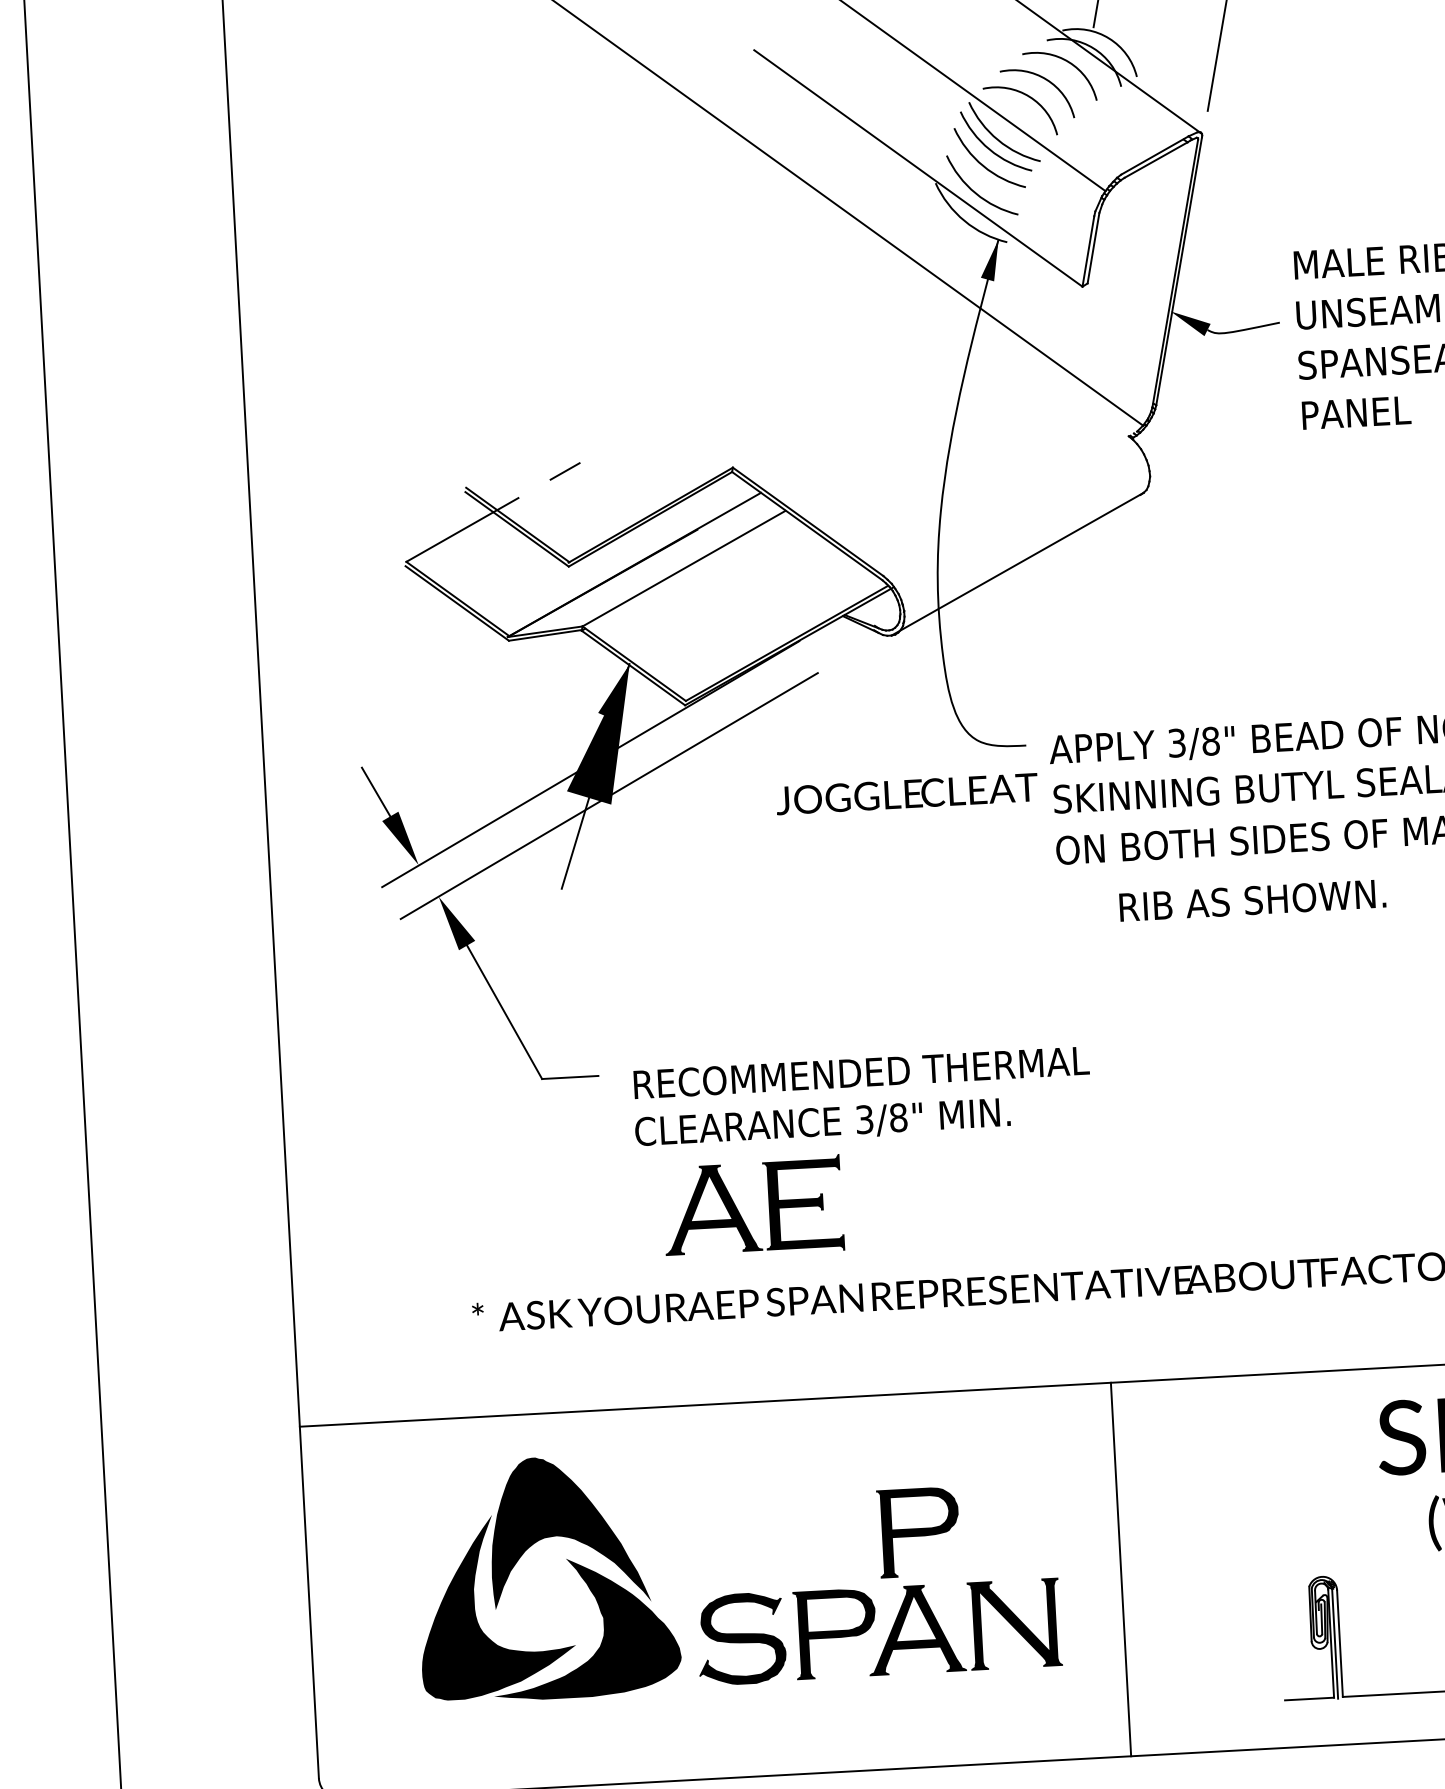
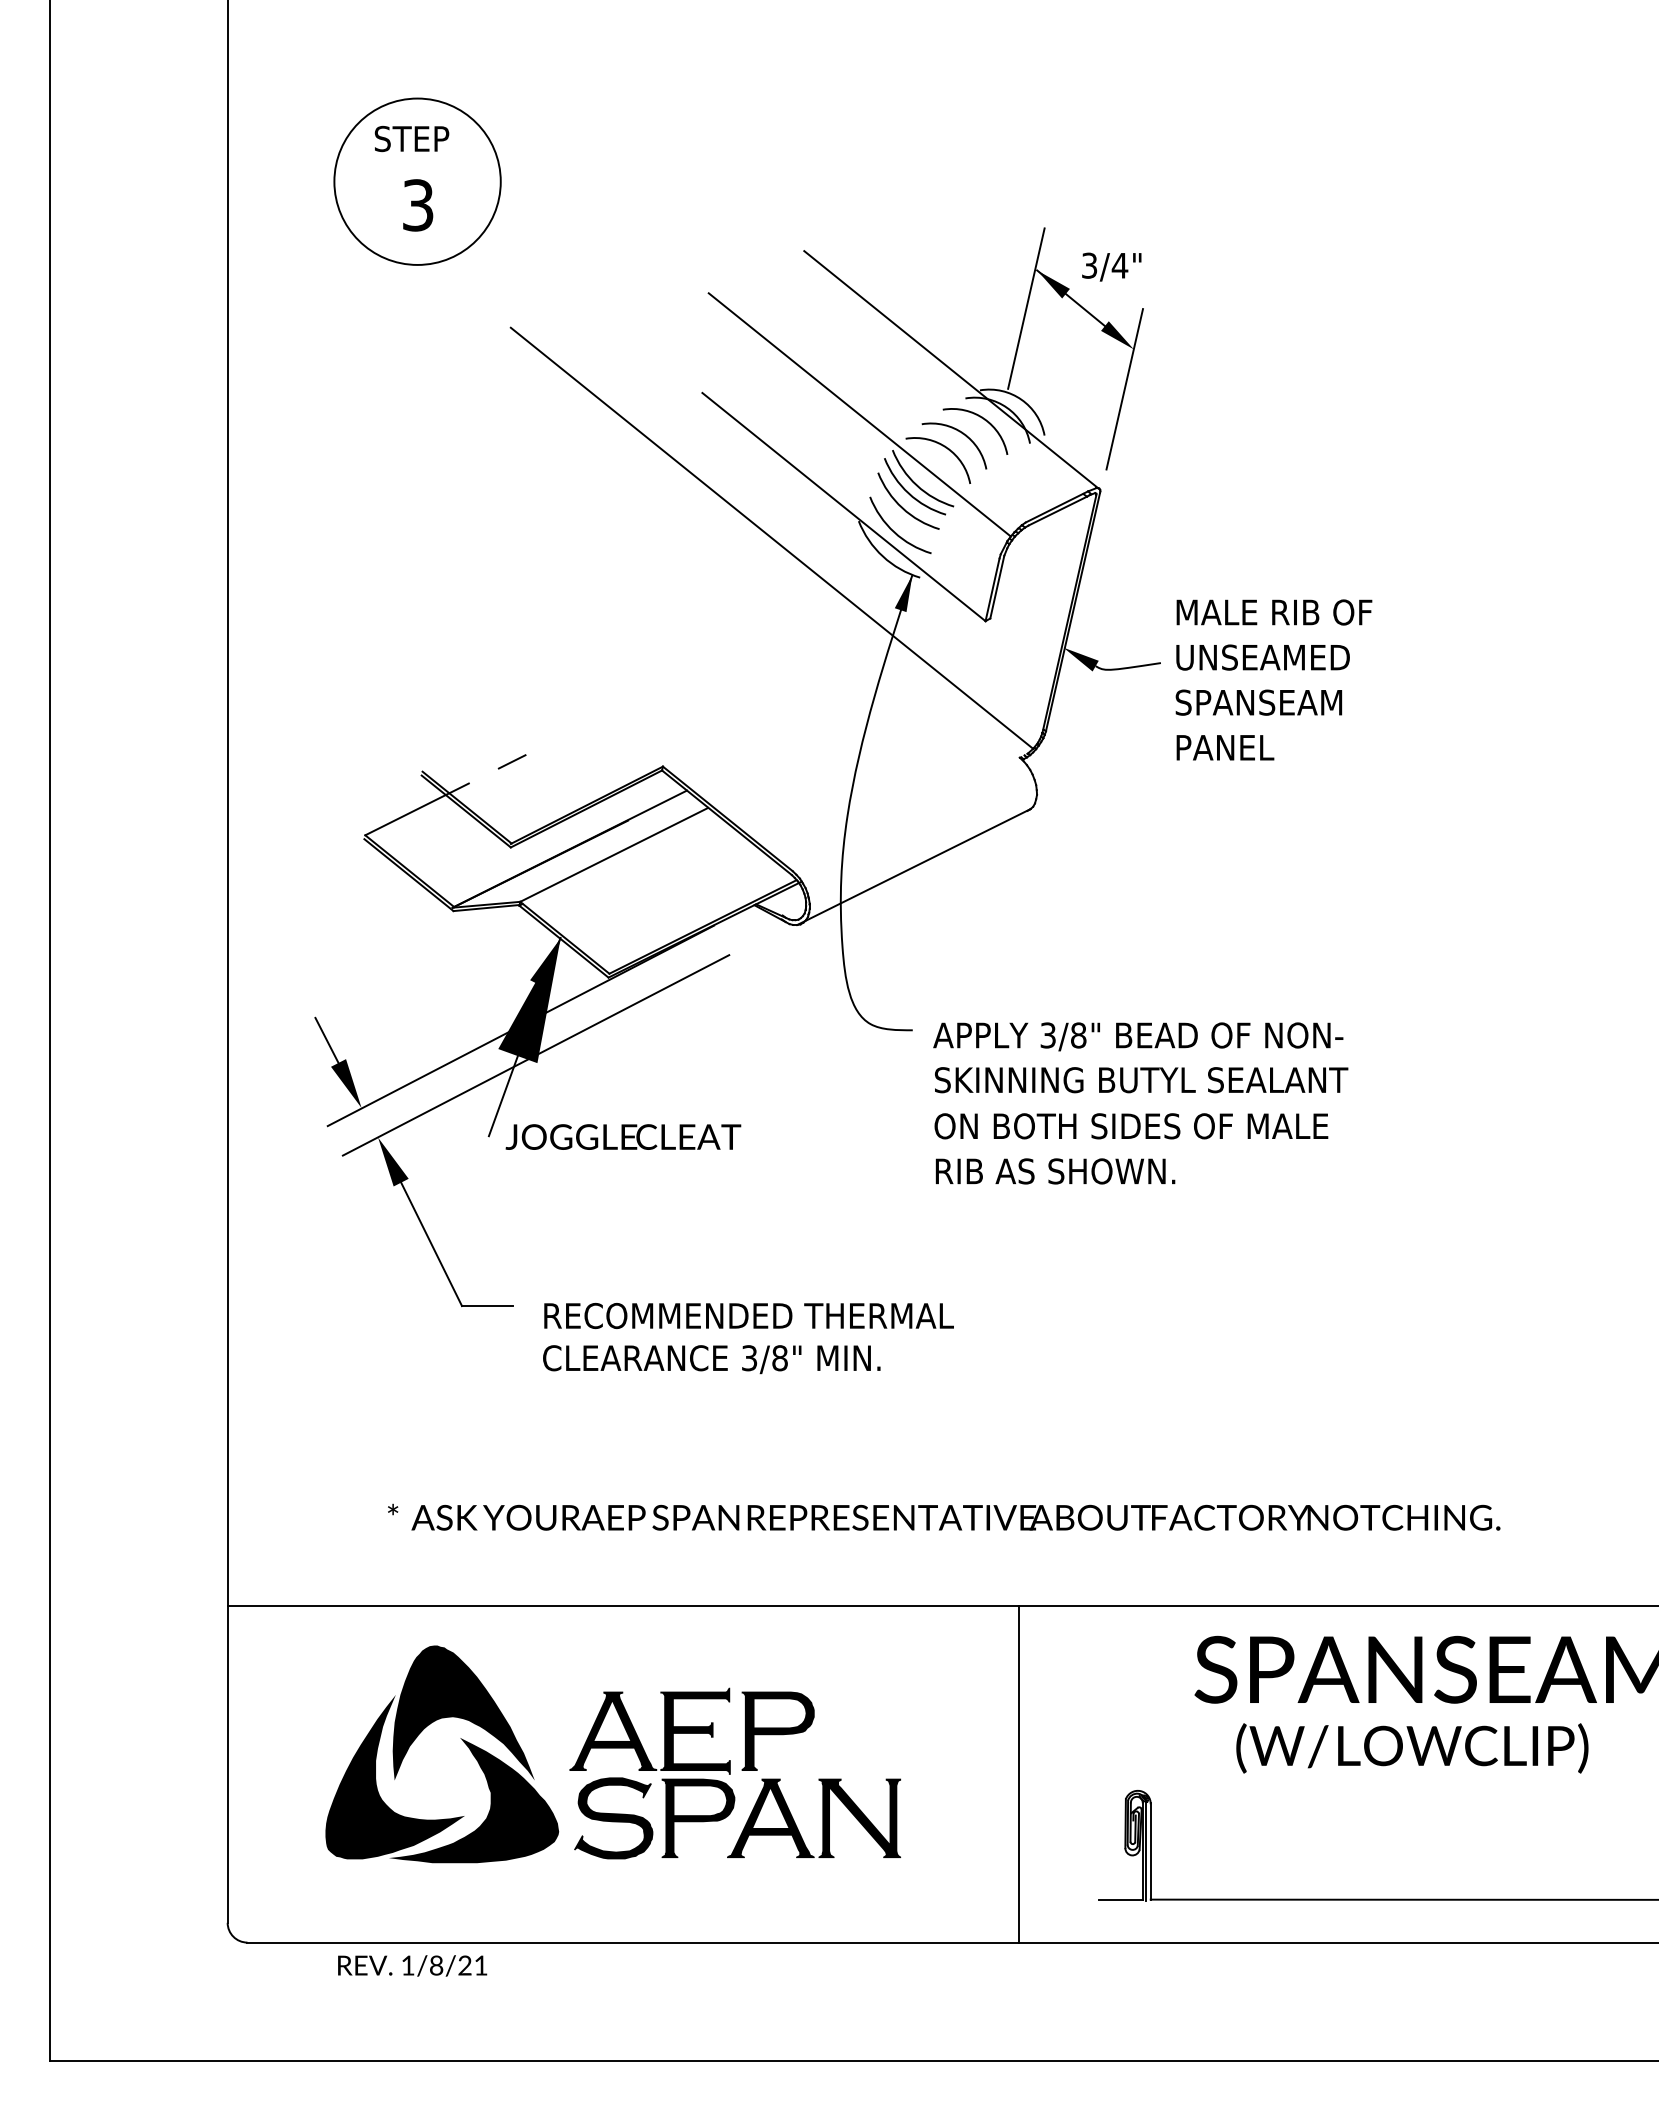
text: (907, 793) -> (623, 1136), moved
text: (1252, 900) -> (1055, 1171), moved
part: (740, 1213) -> (638, 1736), moved
line: (1120, 1569) -> (1018, 1774), moved

